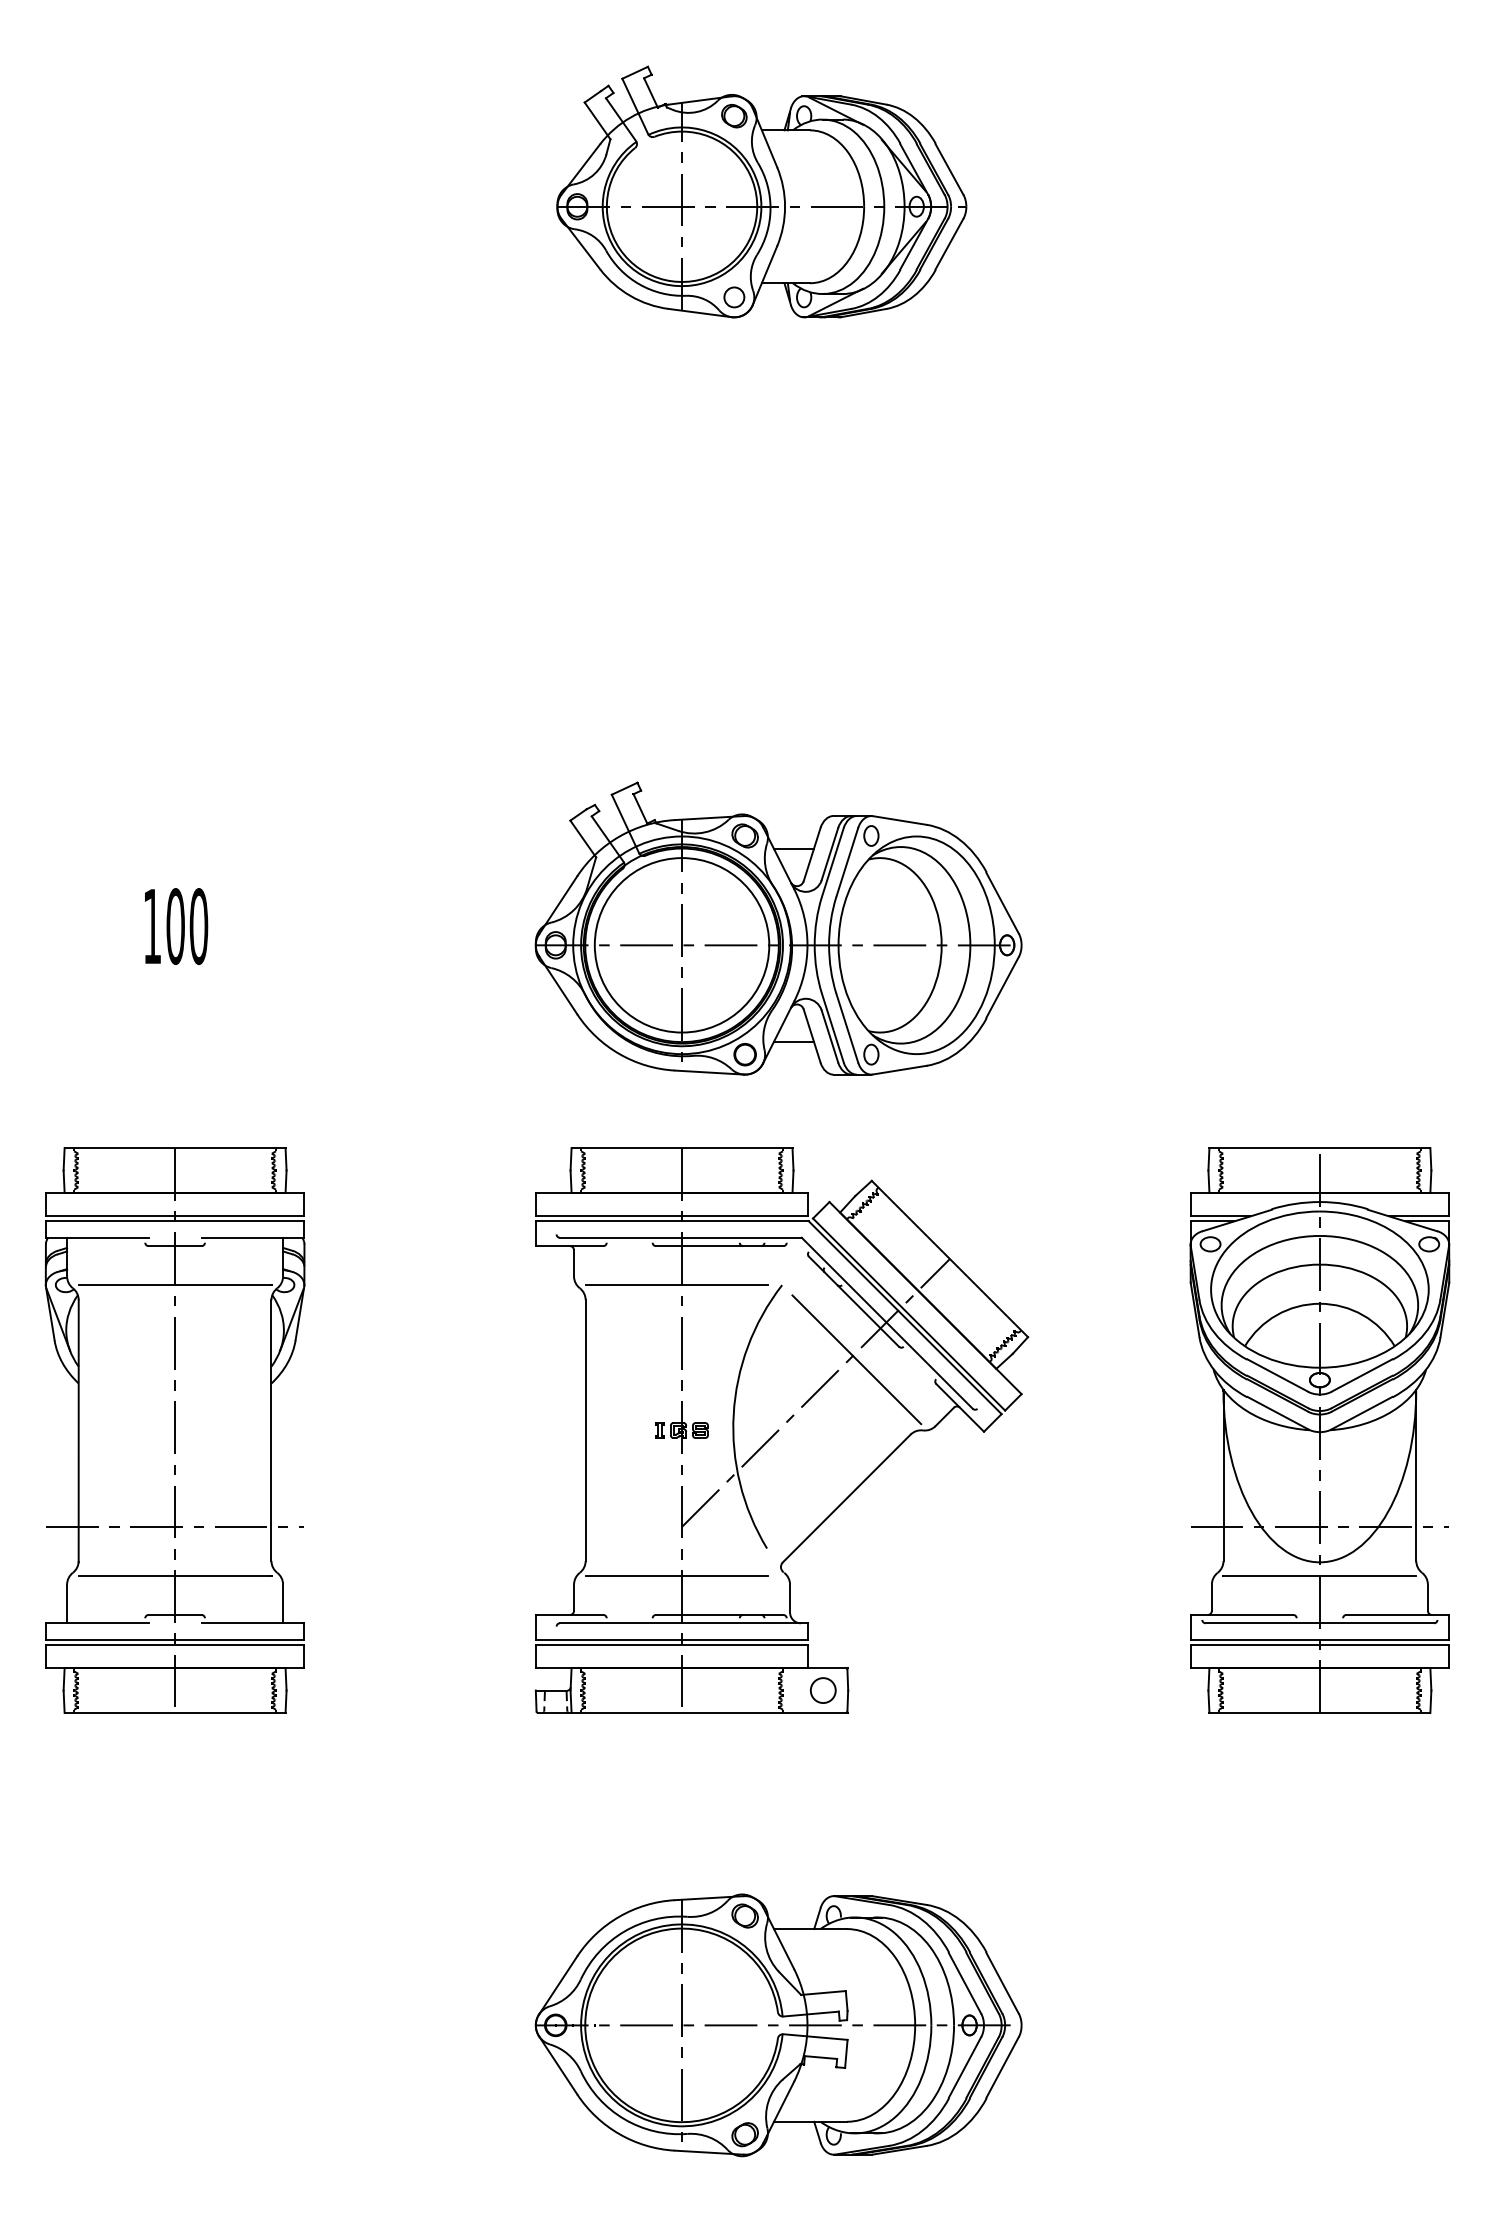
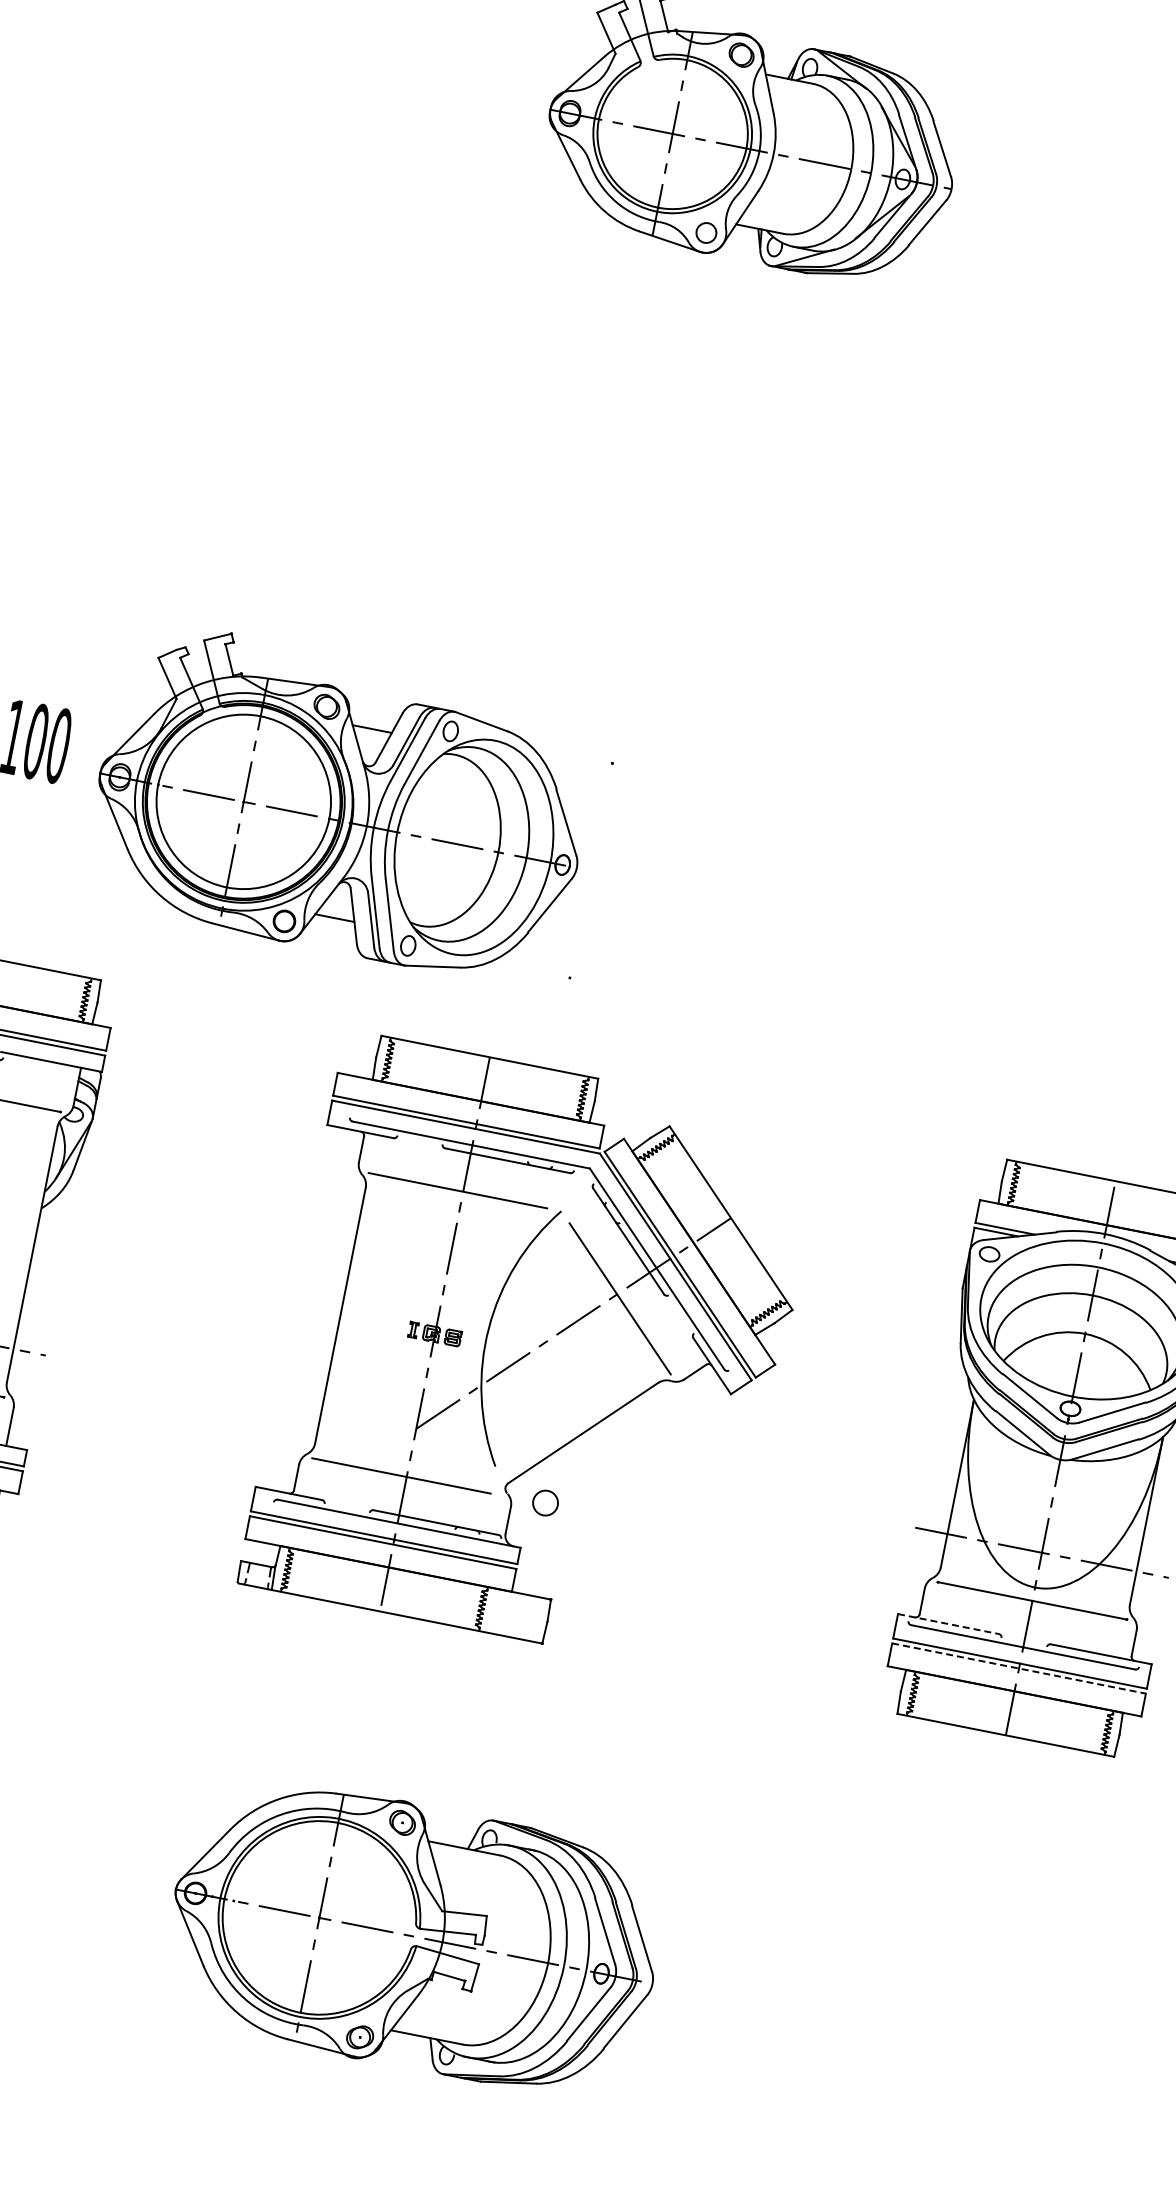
part: (778, 928) -> (341, 804), moved
line: (1242, 1614) -> (949, 1623), solid -> dashed
line: (1320, 1644) -> (1019, 1668), solid -> dashed
circle: (822, 1690) -> (544, 1502), moved

